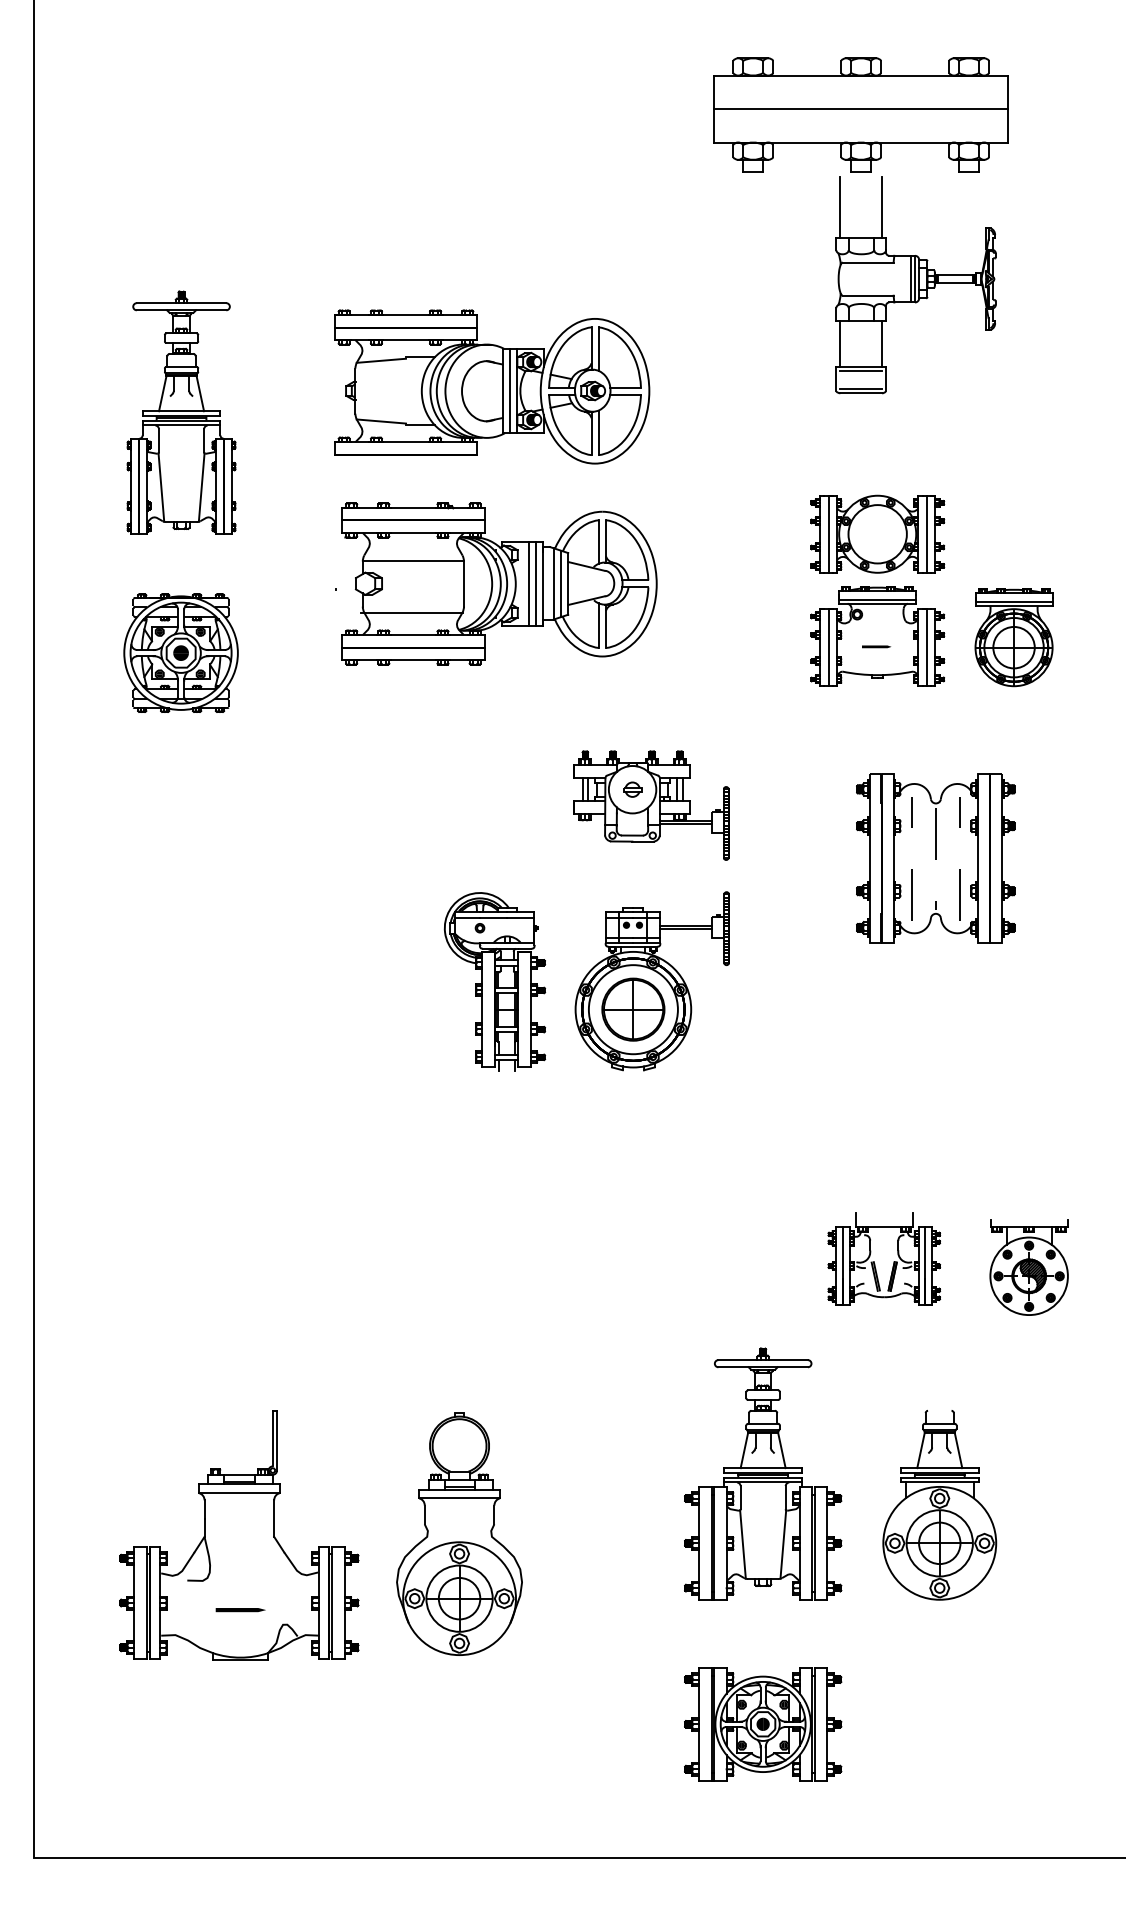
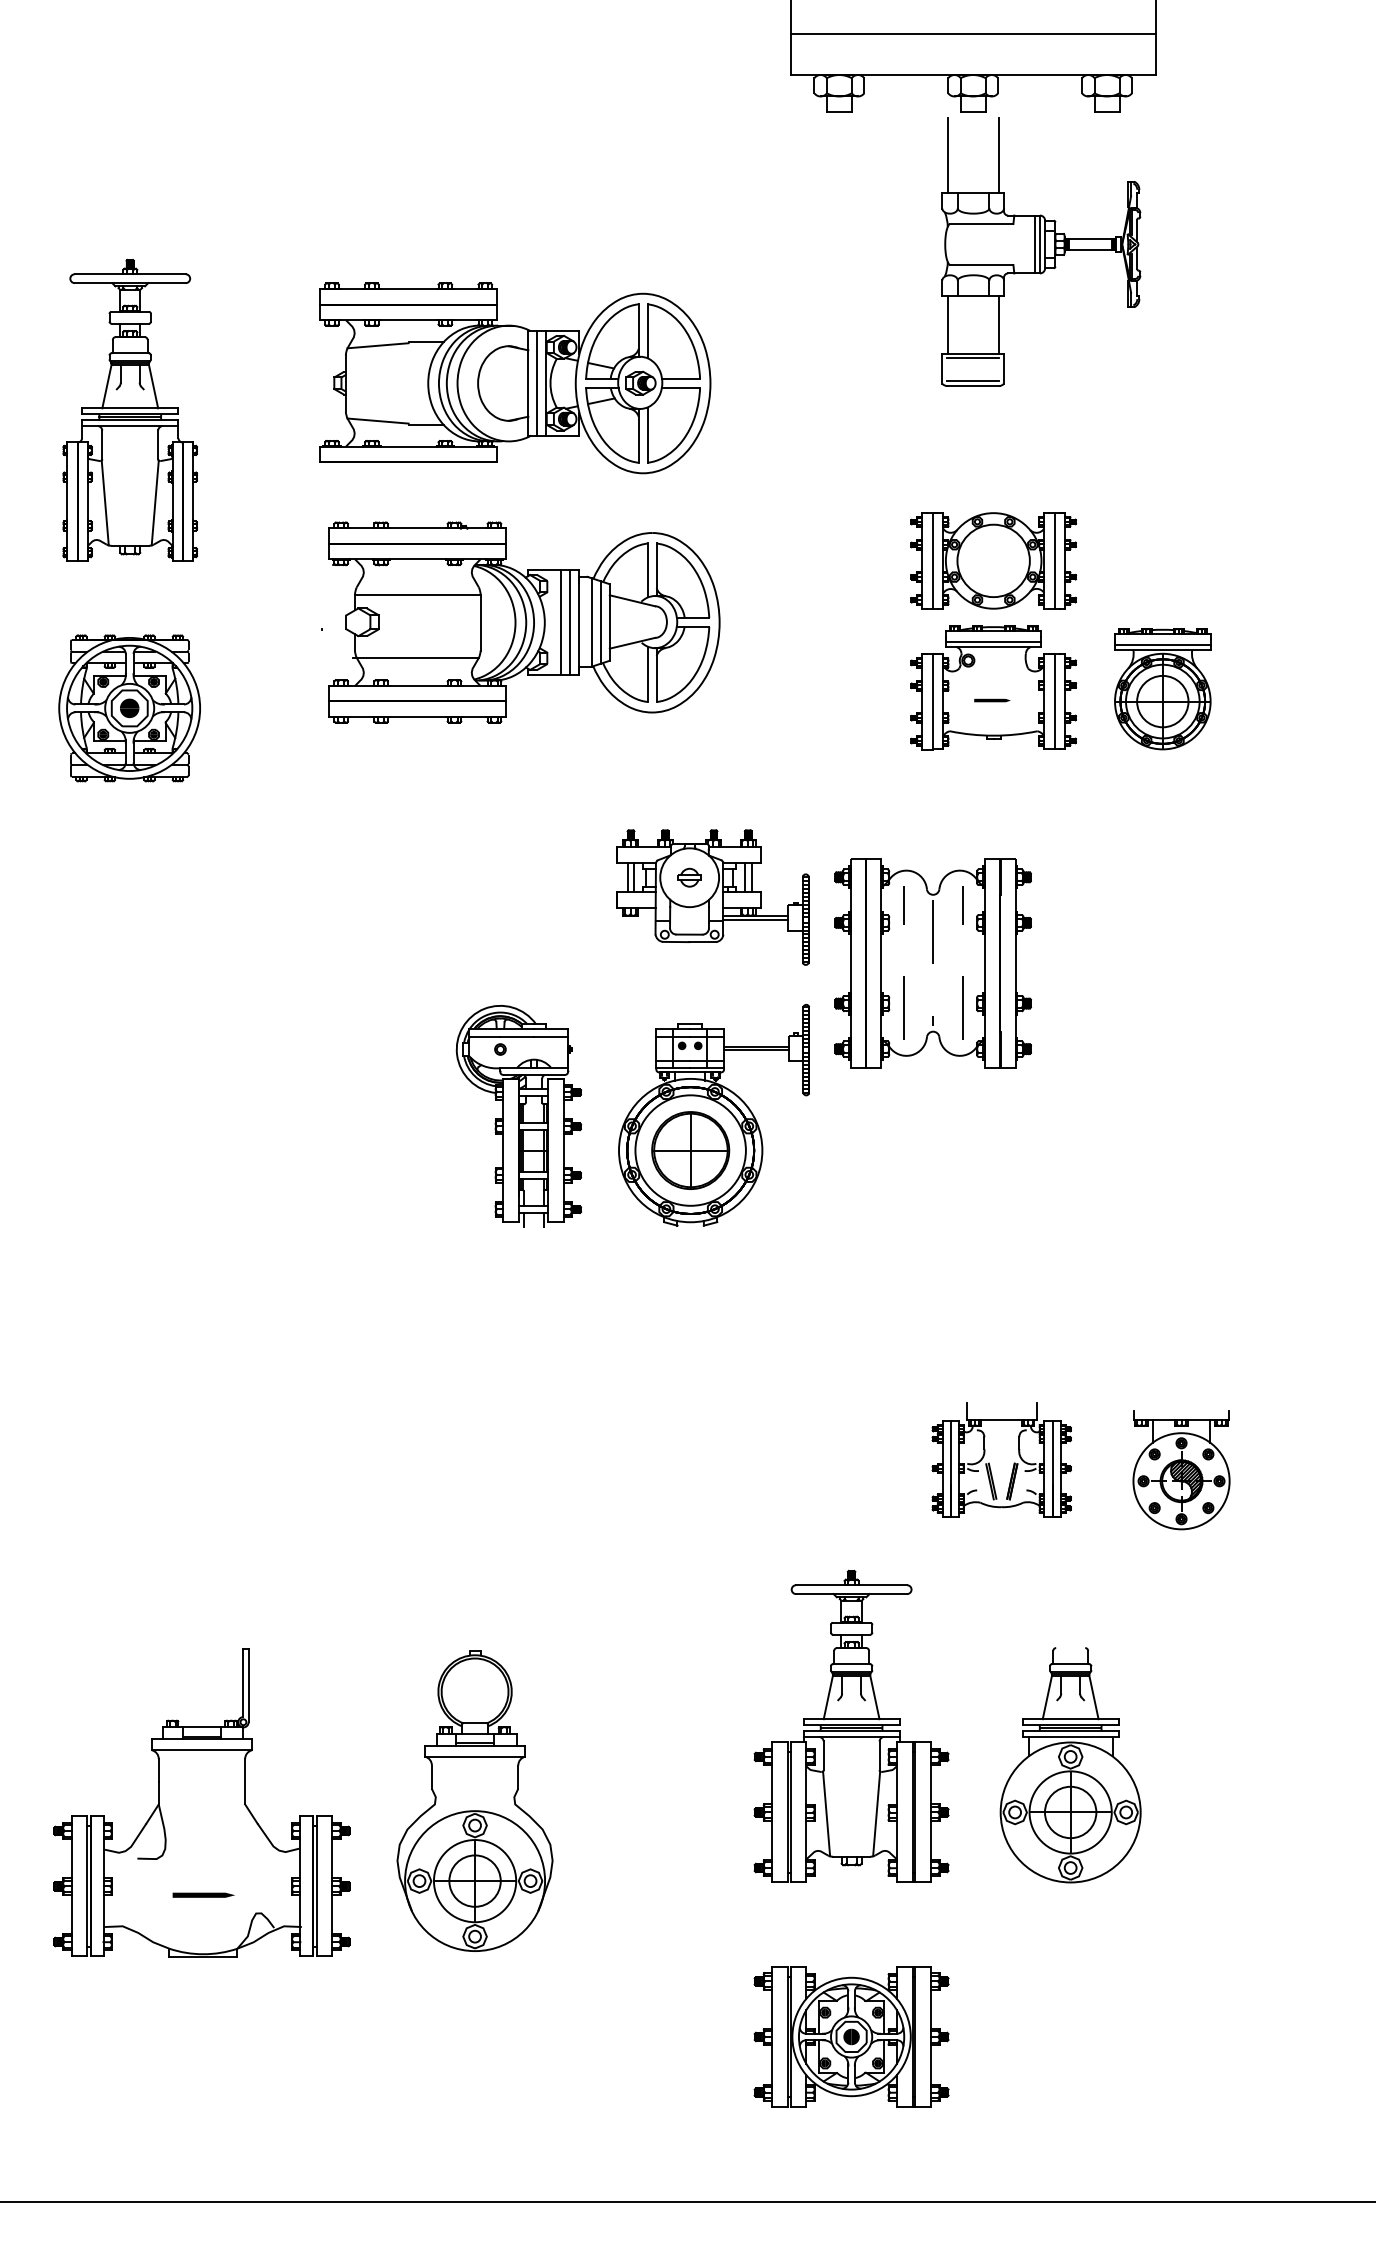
part: (935, 858) -> (932, 963), moved

